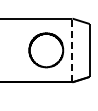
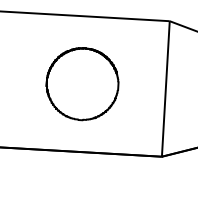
part: (46, 50) -> (82, 84), moved
line: (72, 50) -> (165, 89), dashed -> solid

